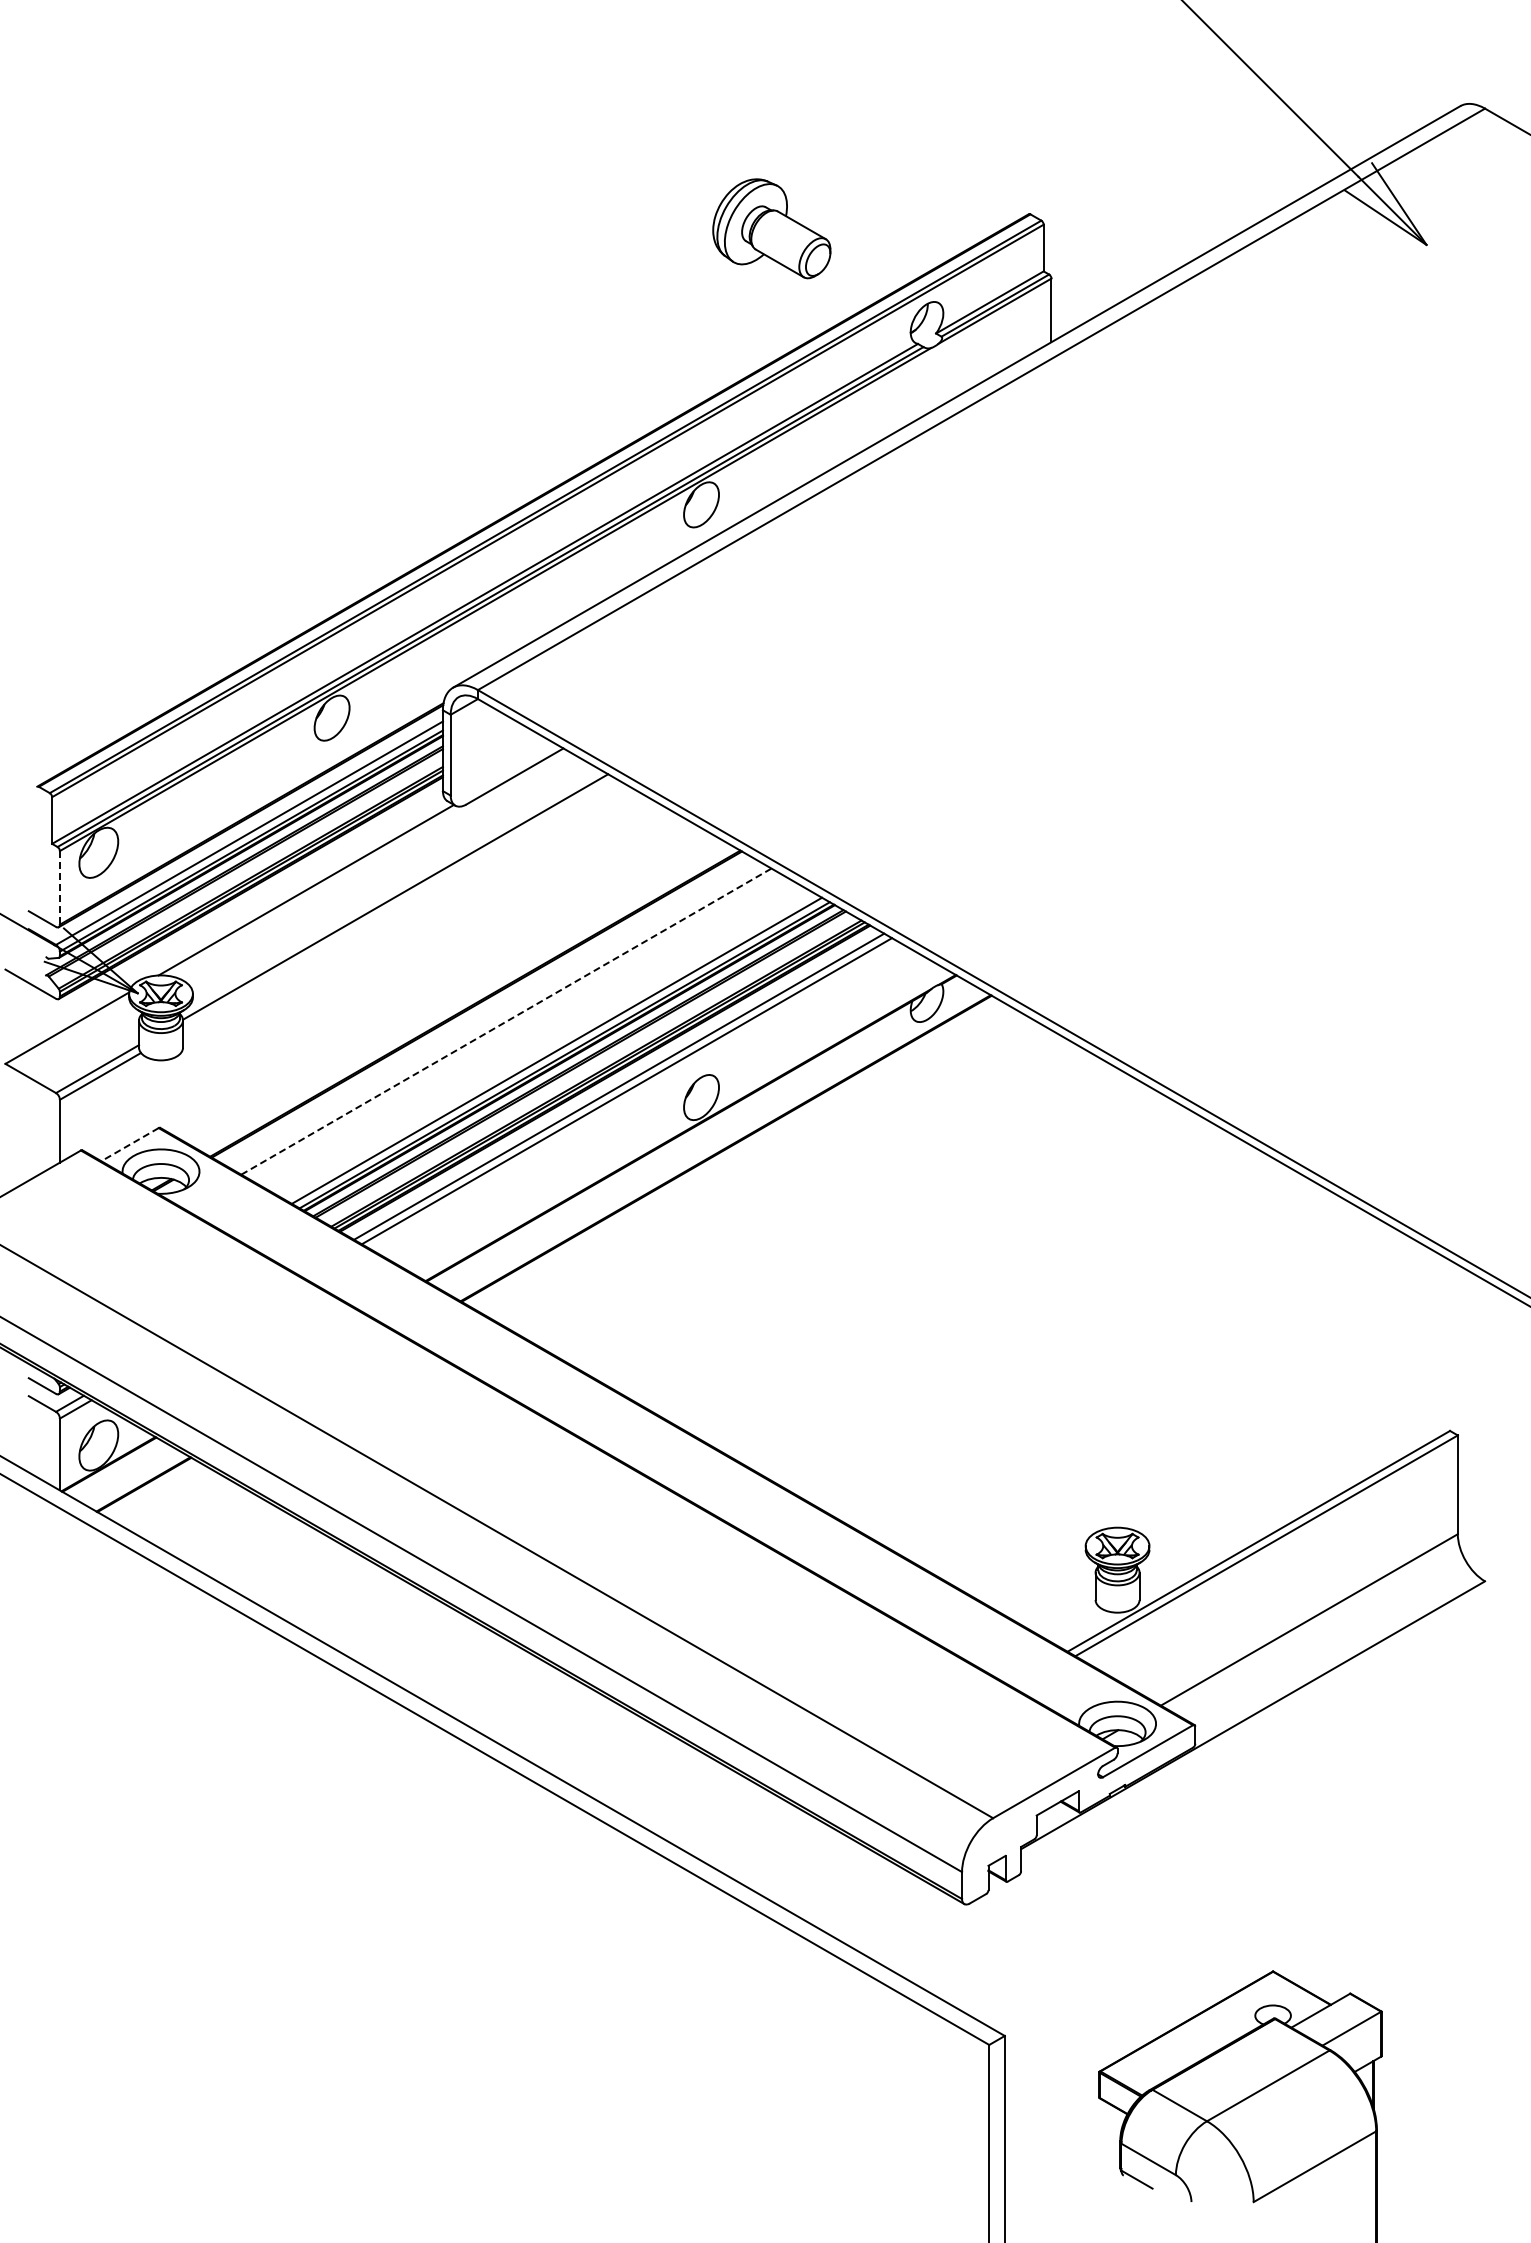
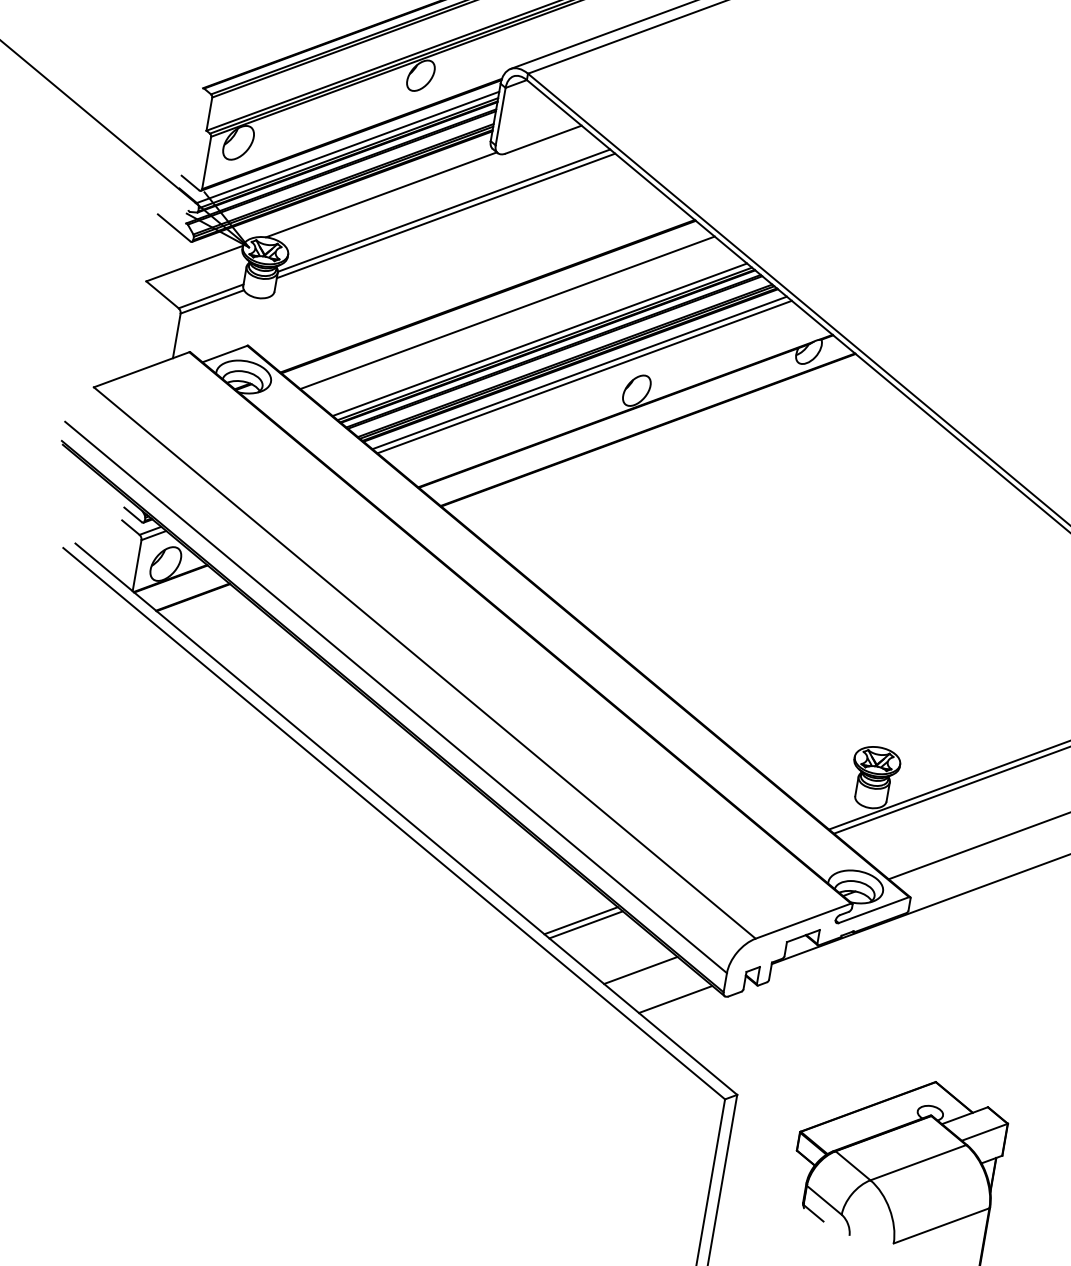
line: (59, 887) -> (206, 162), dashed -> solid
line: (399, 903) -> (446, 215), added
line: (506, 1021) -> (507, 312), dashed -> solid
line: (129, 1144) -> (224, 353), dashed -> solid
line: (750, 1834) -> (581, 920), added
line: (758, 1839) -> (586, 925), added
line: (843, 1888) -> (640, 970), added
line: (898, 1920) -> (675, 999), added

